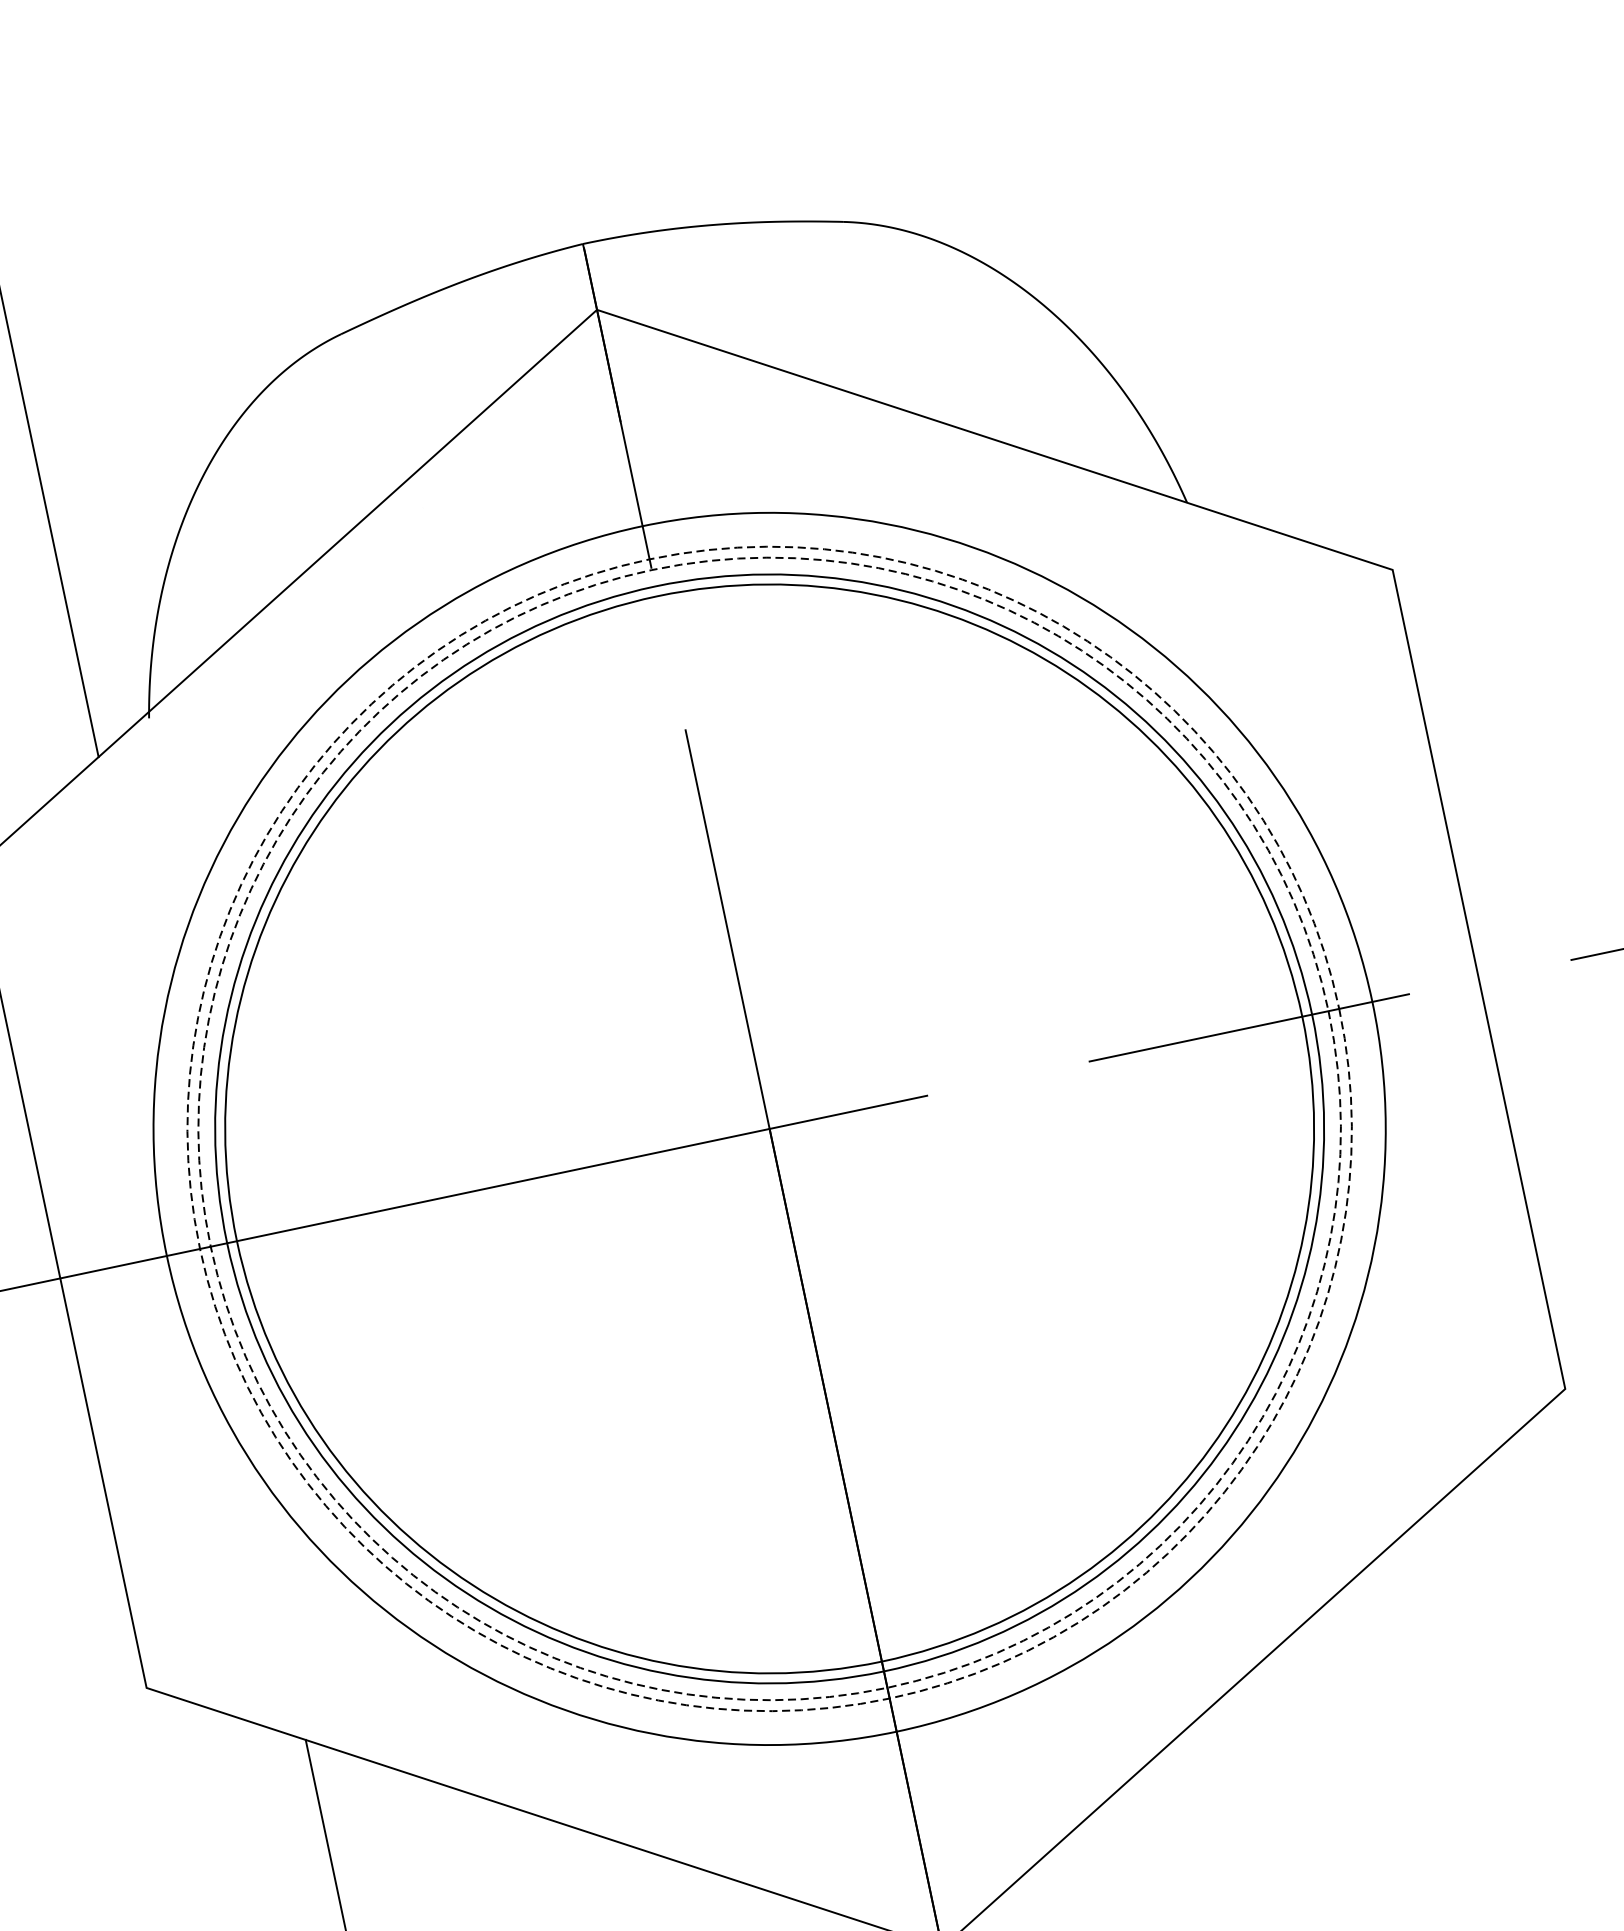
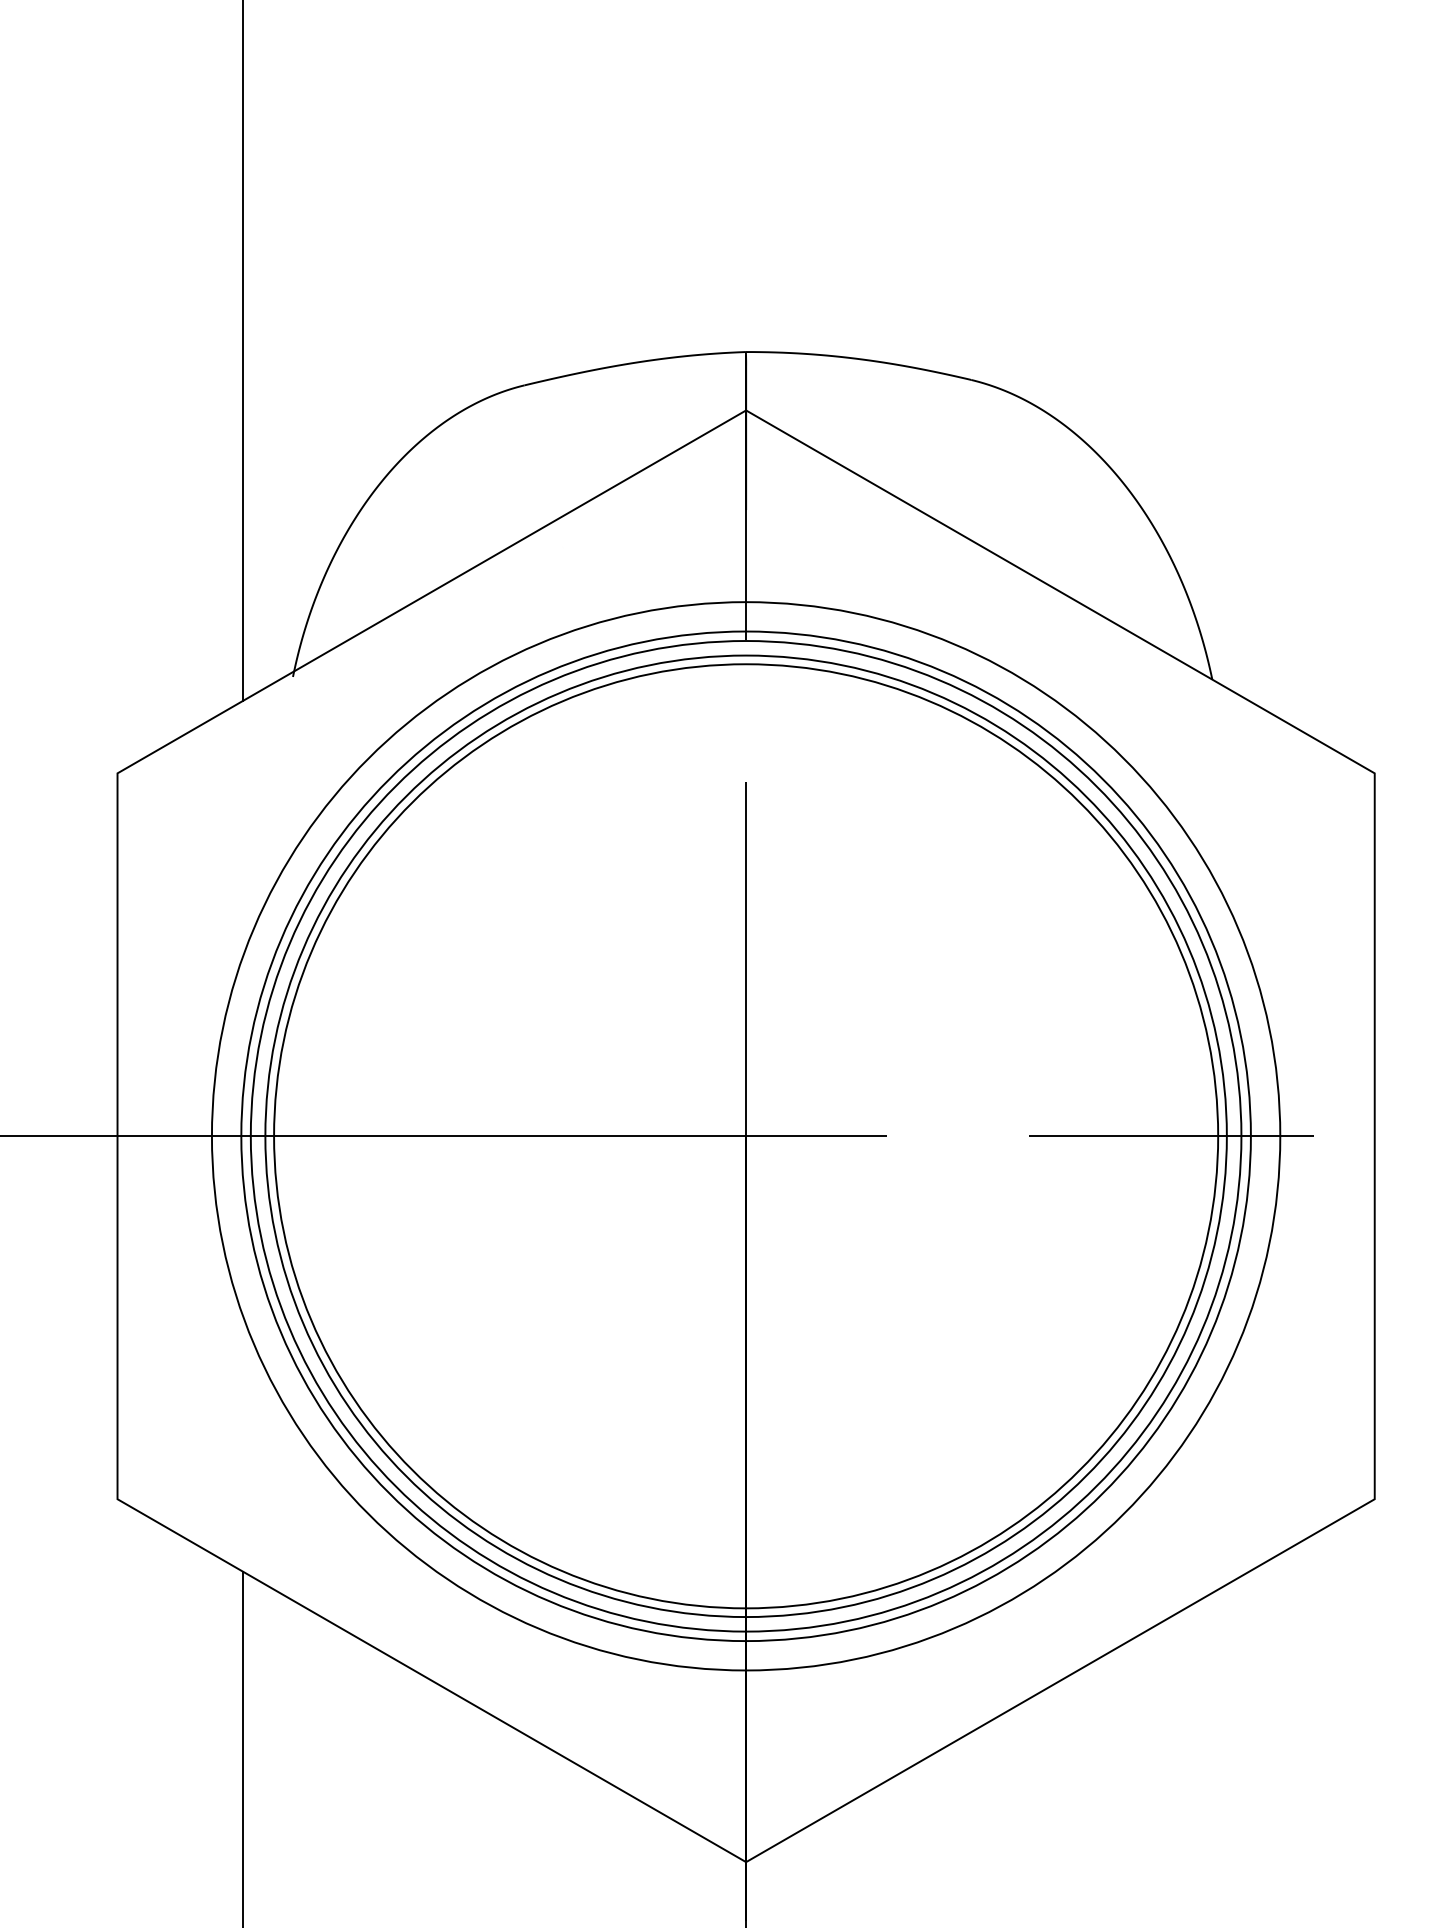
circle: (768, 1129) -> (745, 1136), dashed -> solid
circle: (768, 1129) -> (745, 1136), dashed -> solid

